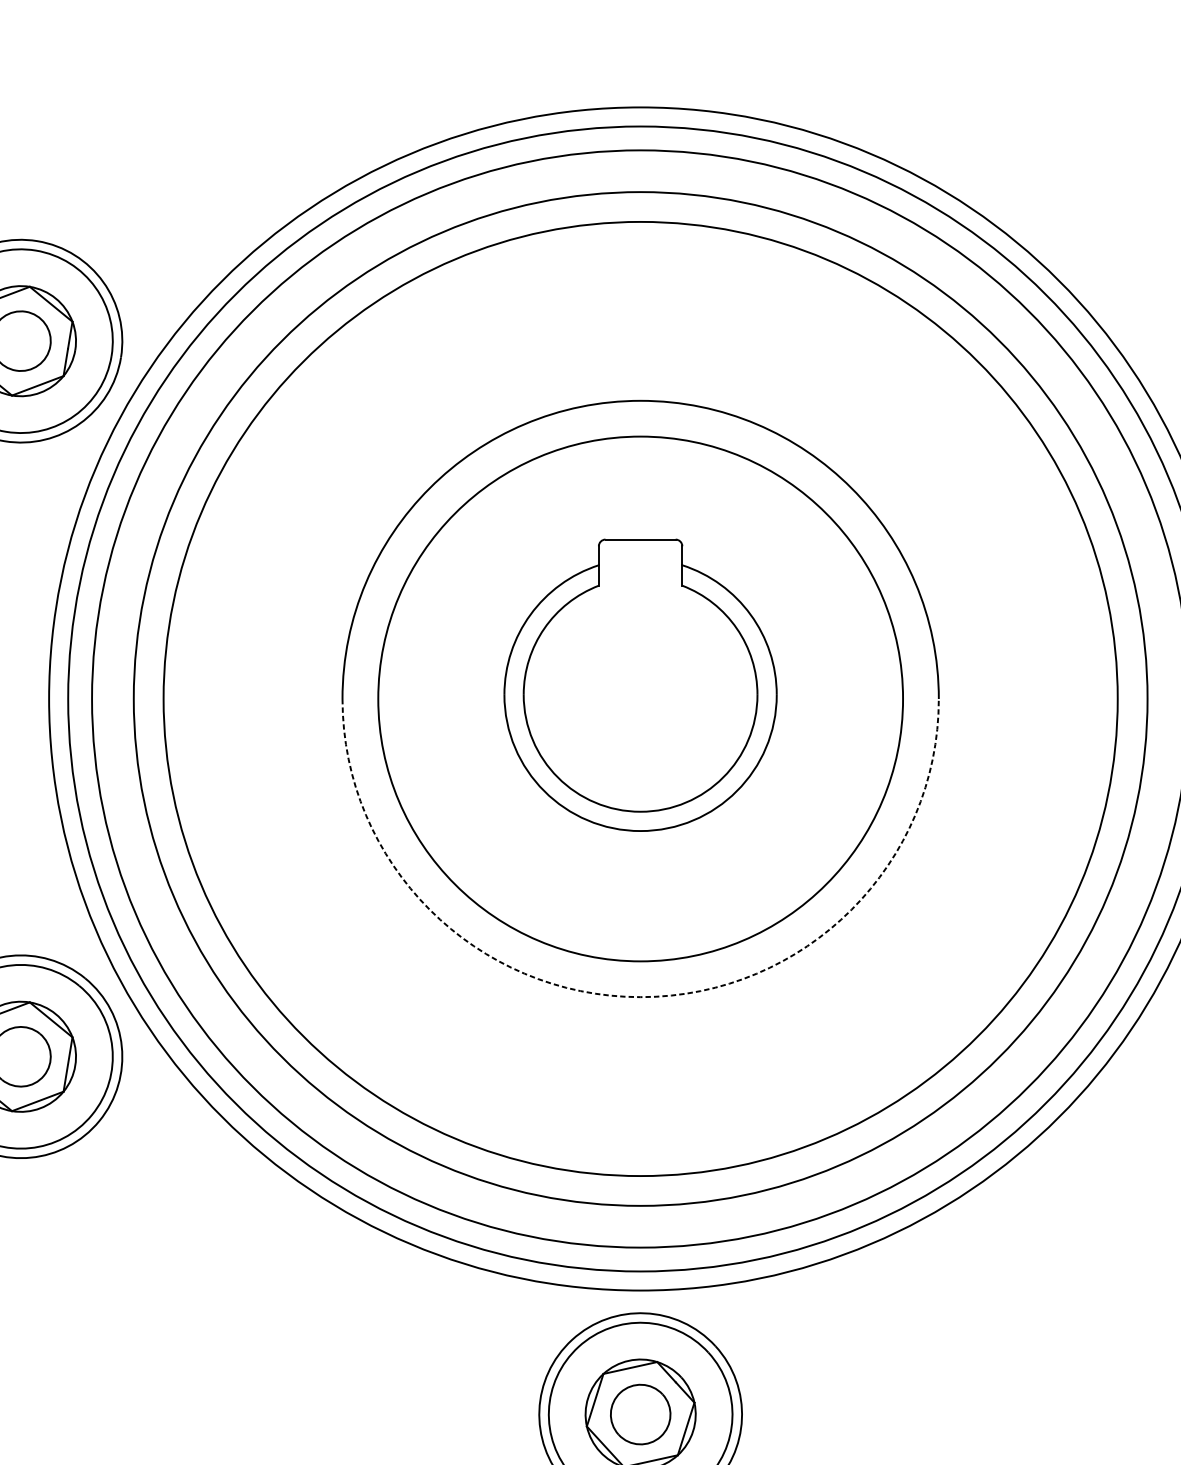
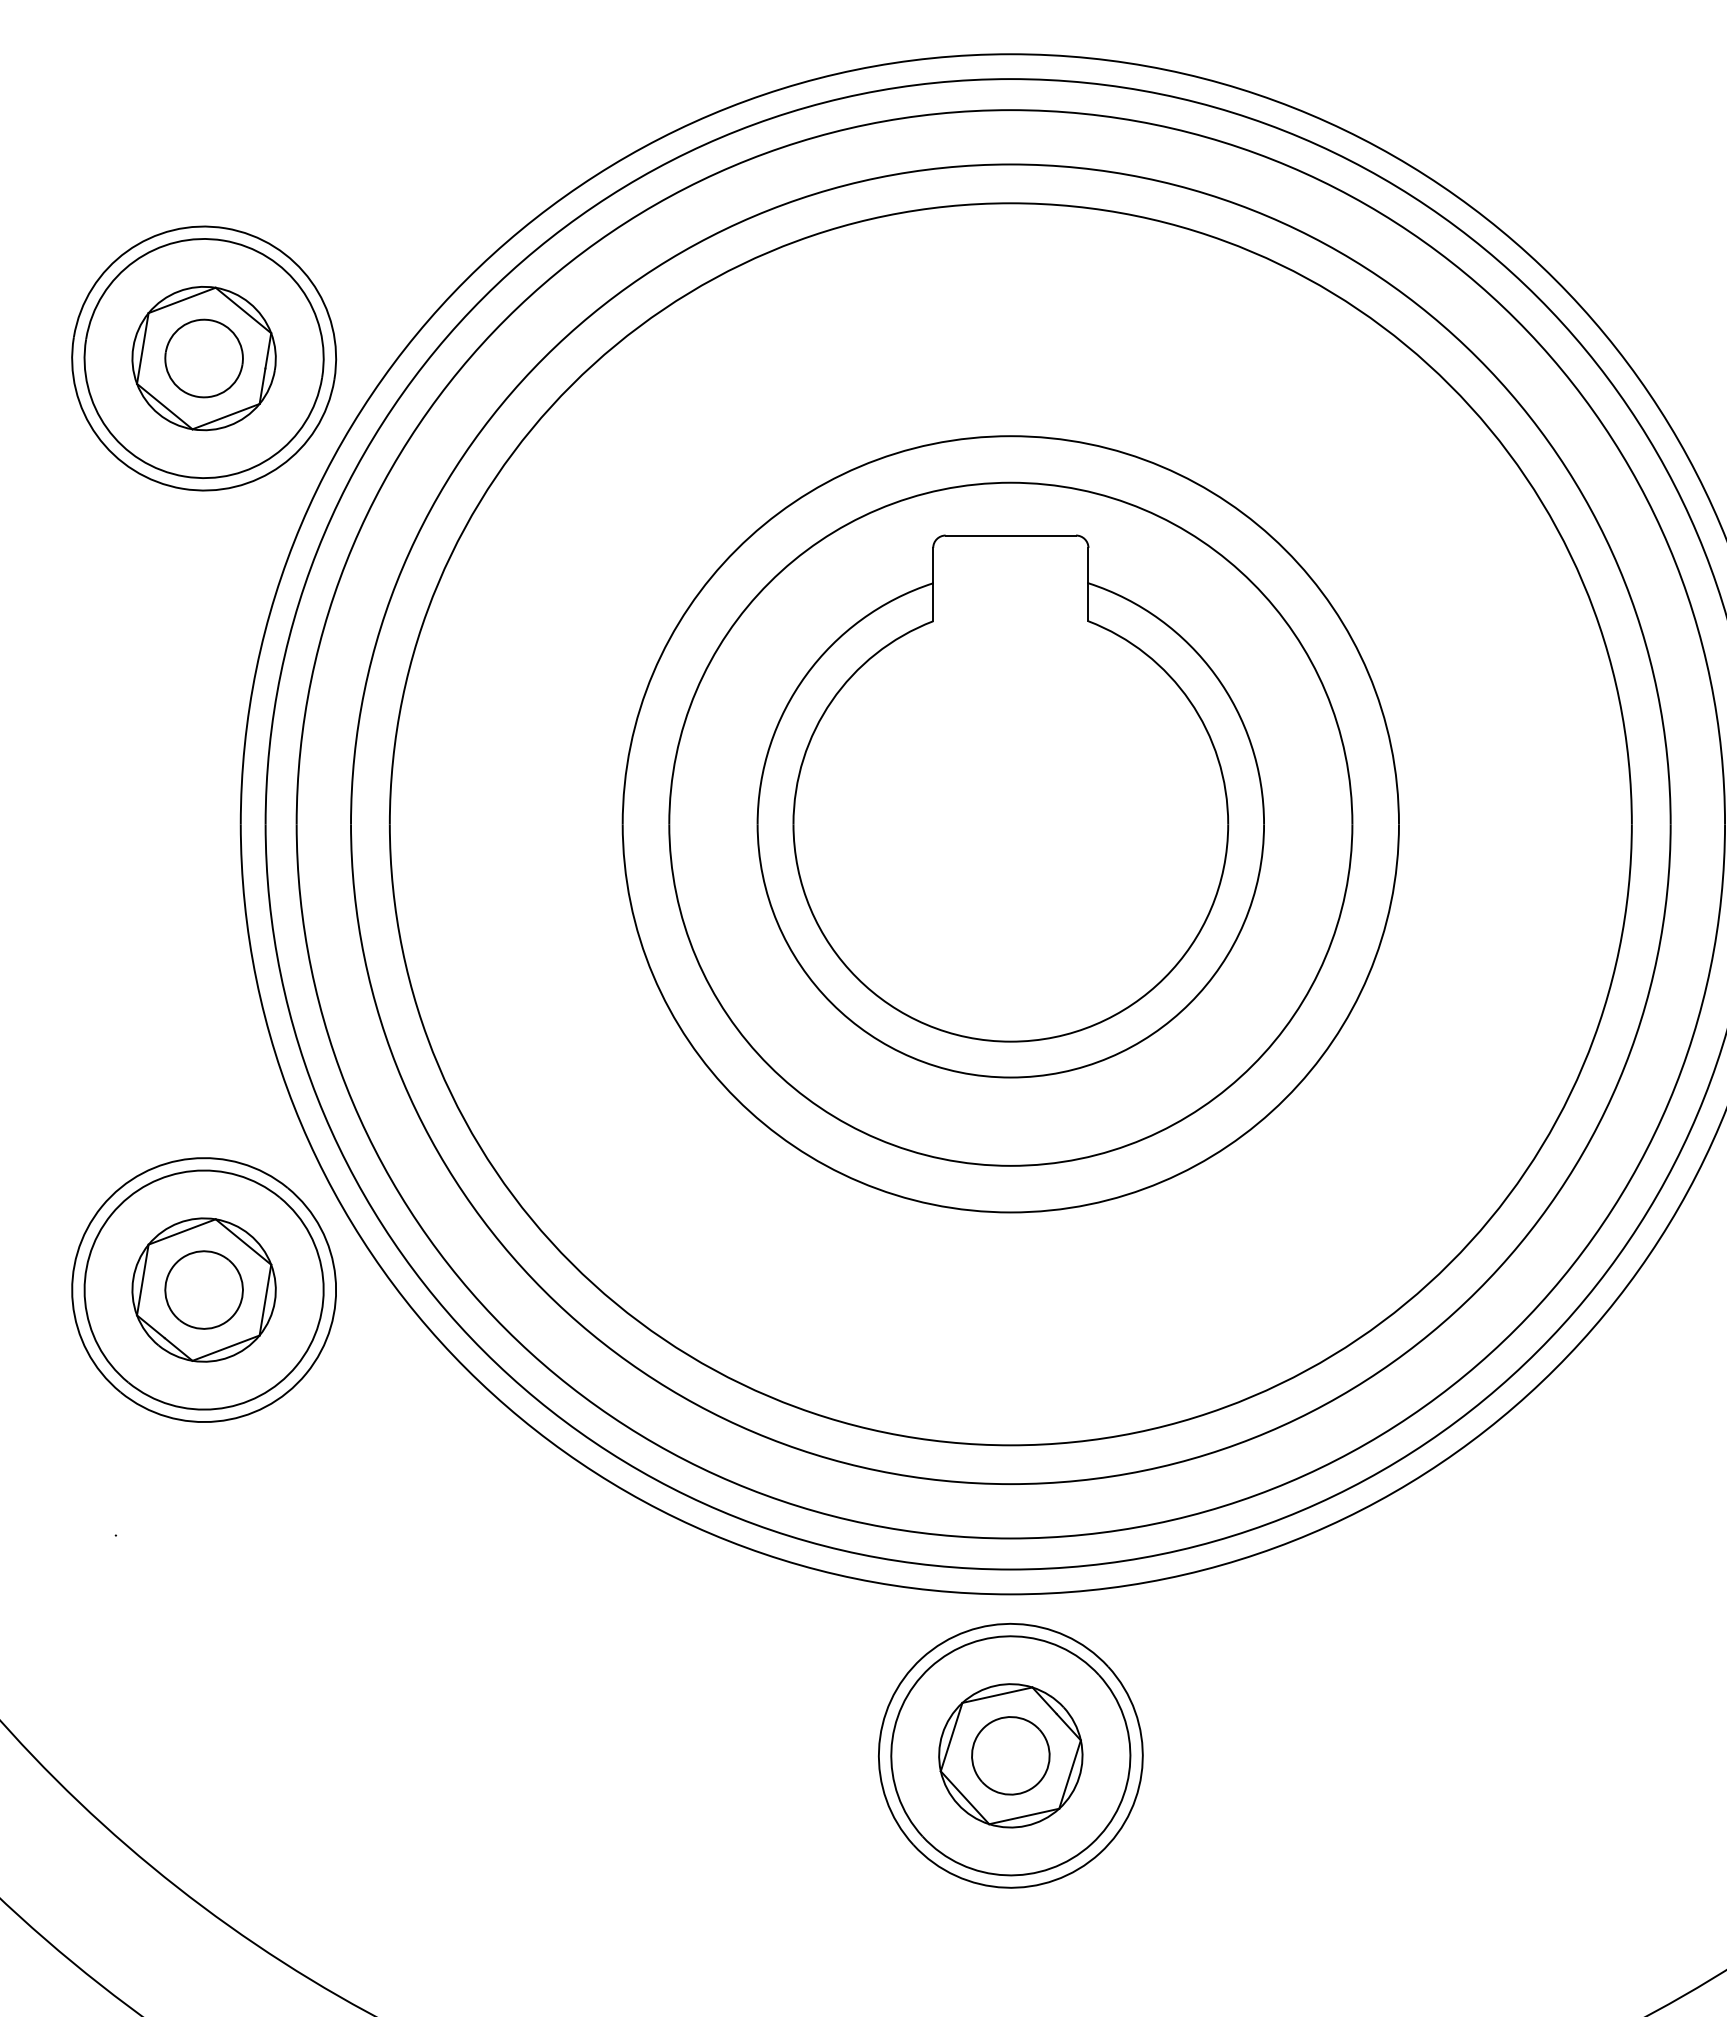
part: (640, 685) -> (1010, 806), size x1.43
arc: (640, 997) -> (1010, 1212), dashed -> solid

